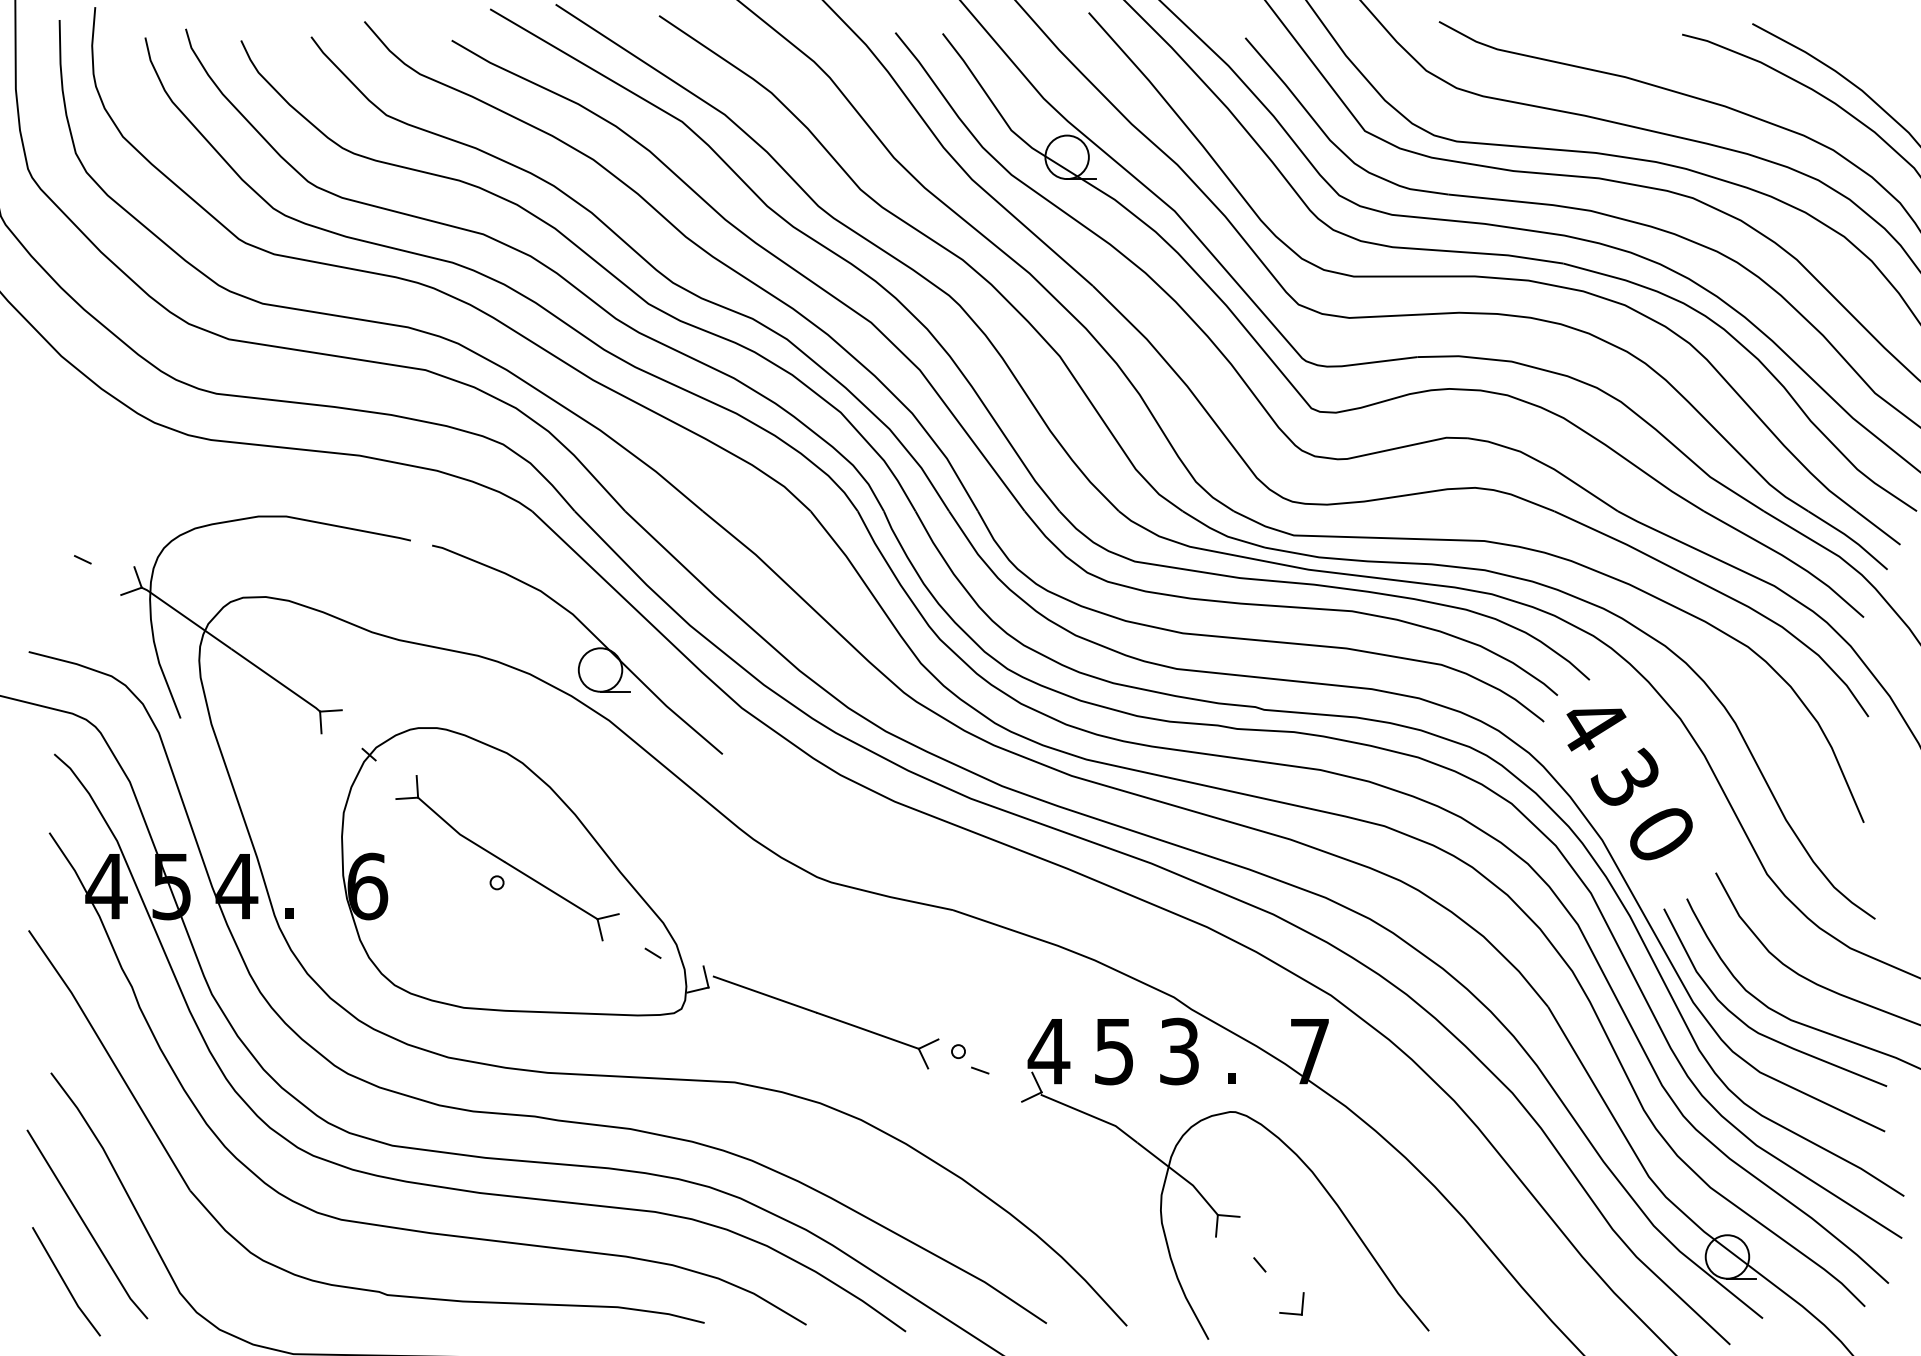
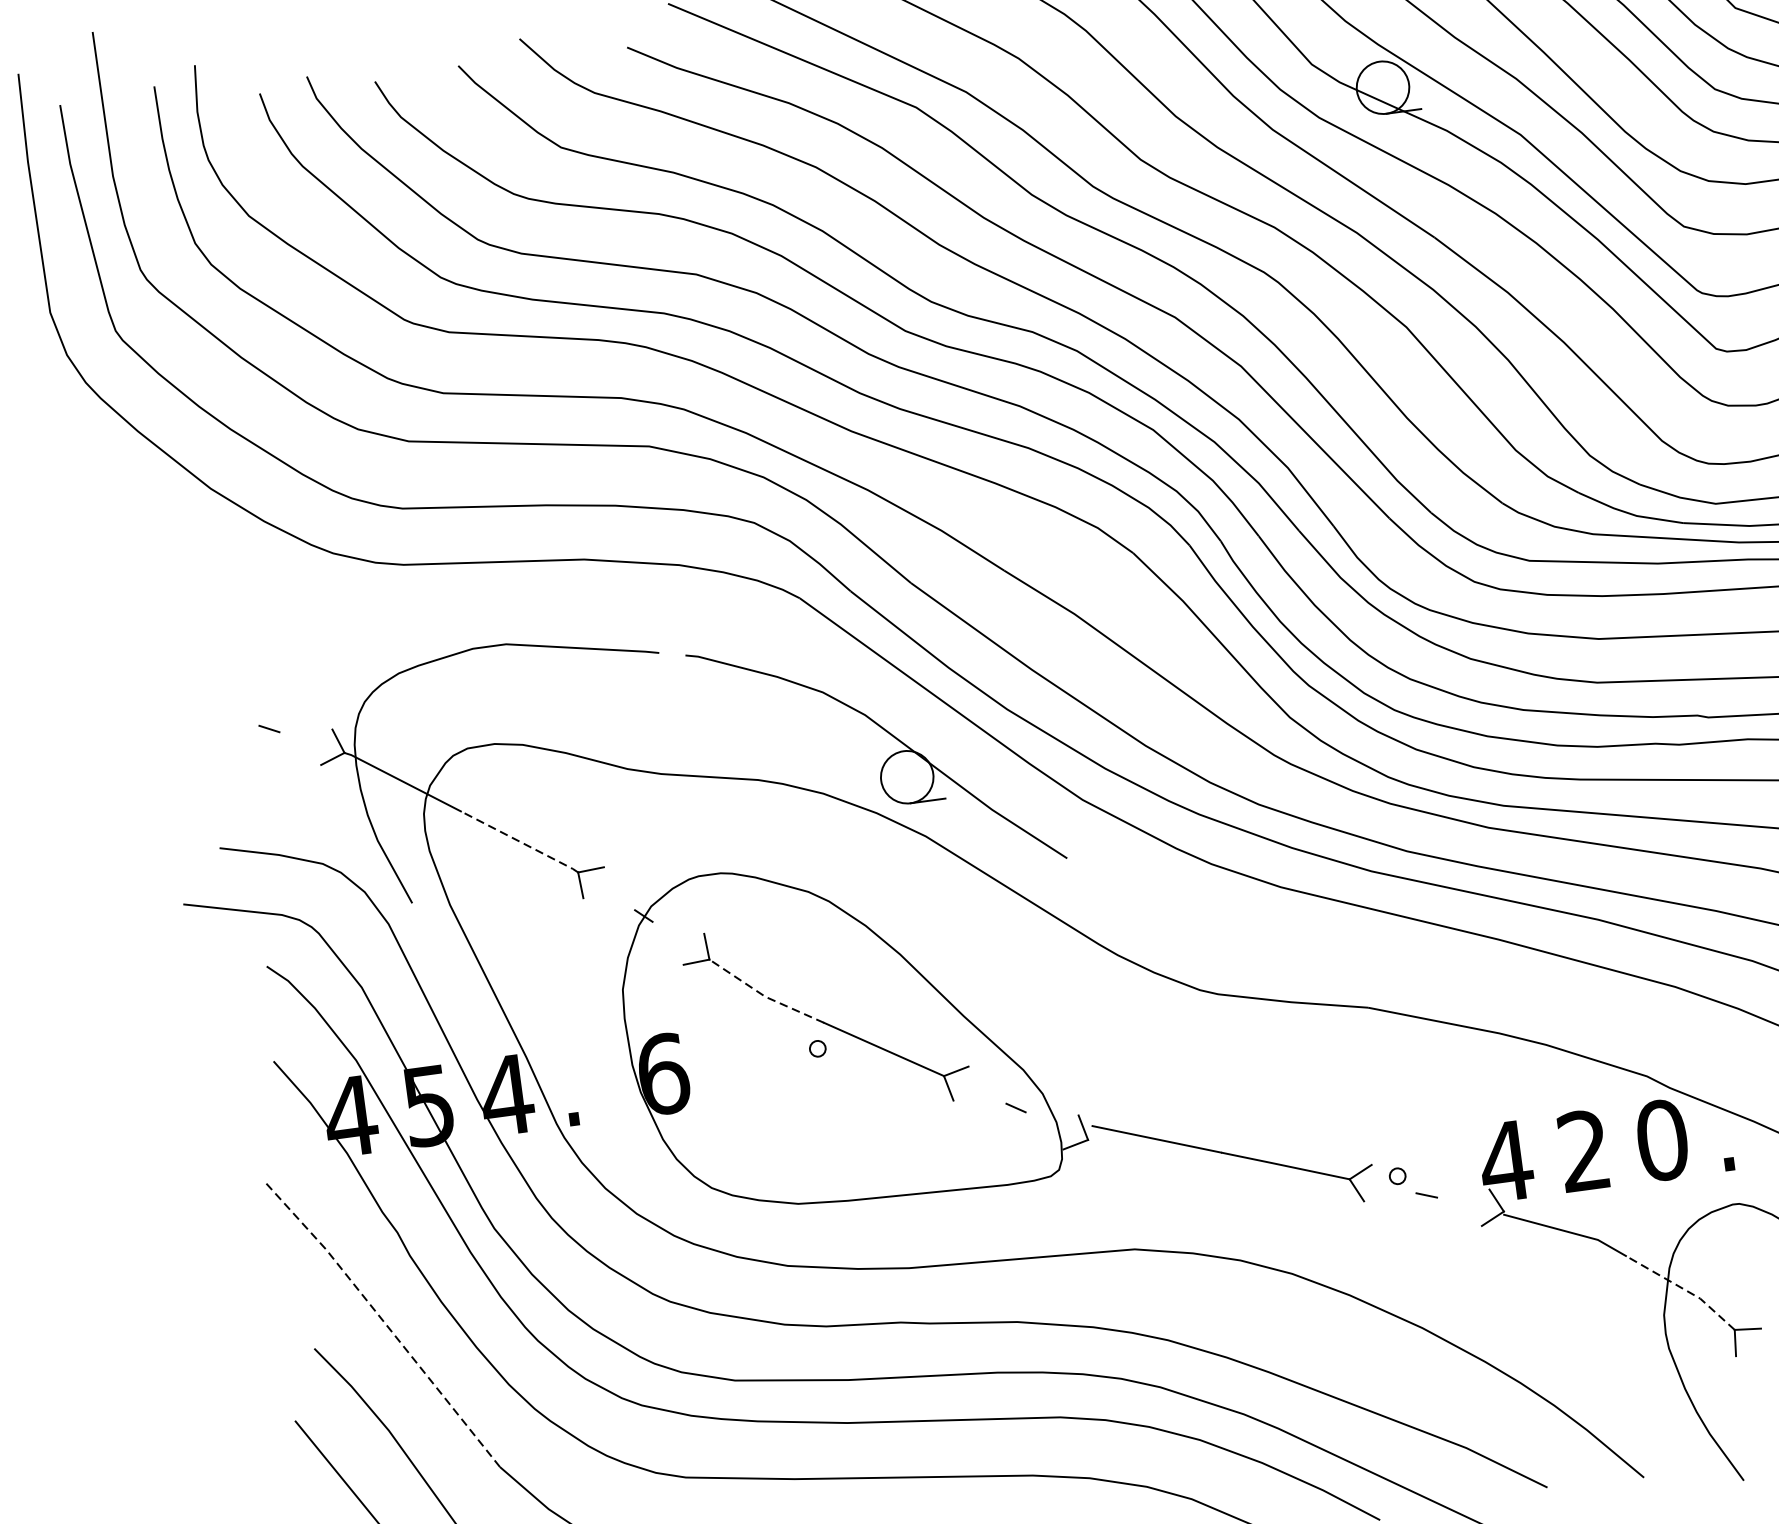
line: (276, 680) -> (520, 842), solid -> dashed
line: (459, 833) -> (764, 995), solid -> dashed
text: (1113, 1051) -> (1583, 1151), 5 -> 2
text: (1179, 1051) -> (1662, 1140), 3 -> 0
line: (111, 1058) -> (384, 1321), solid -> dashed
line: (1180, 1175) -> (1683, 1288), solid -> dashed

